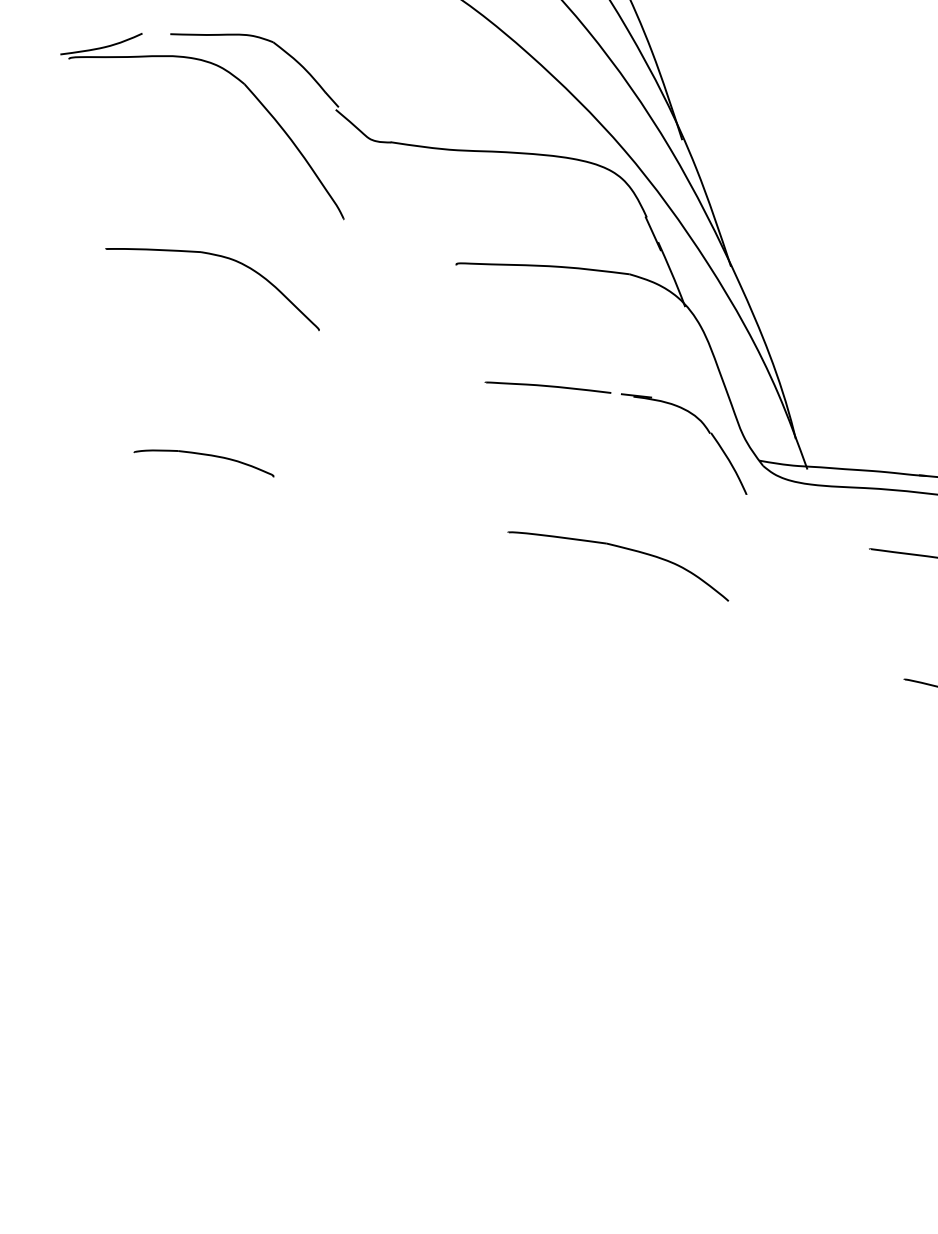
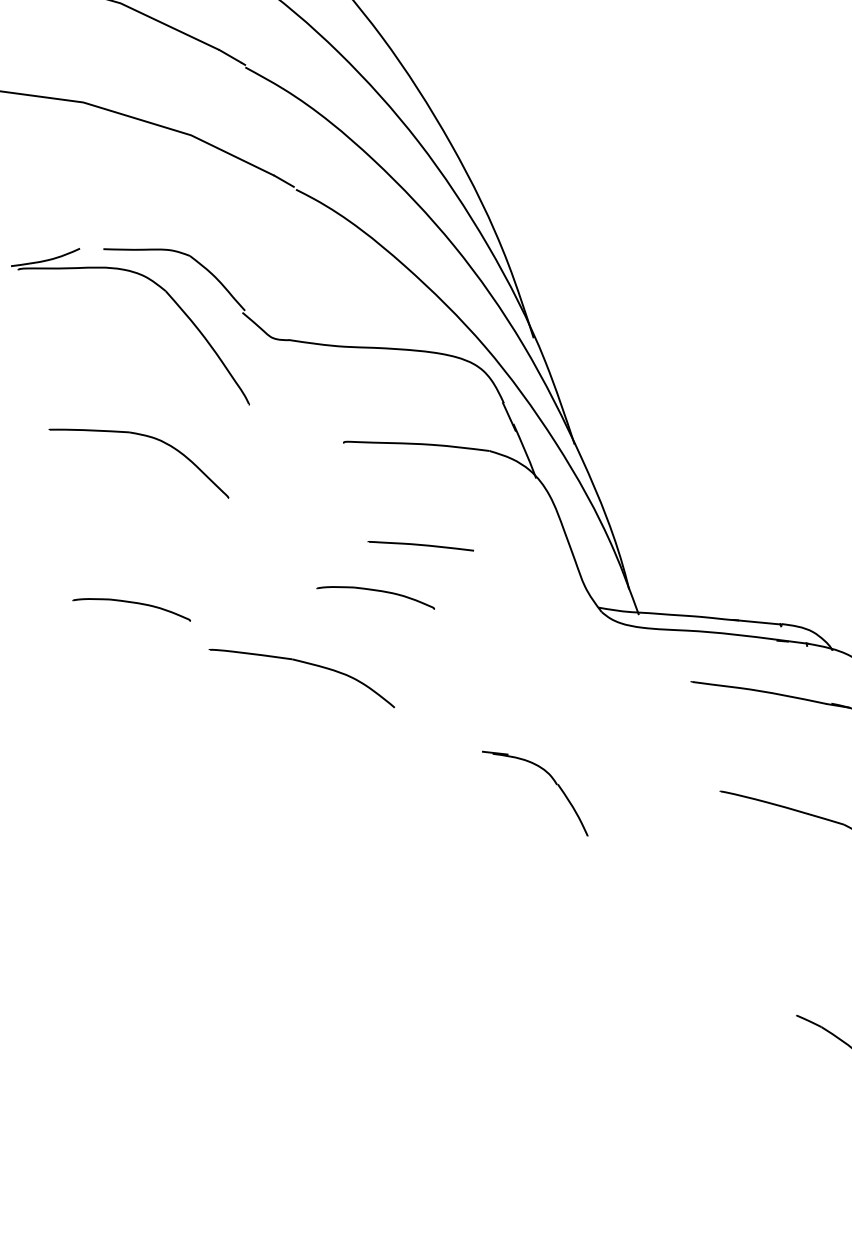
part: (705, 429) -> (553, 781), moved
part: (494, 448) -> (375, 597), added
part: (621, 548) -> (304, 663), moved

